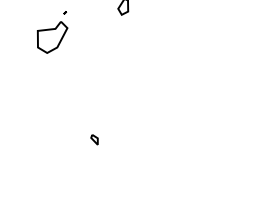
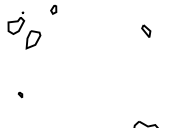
part: (85, 63) -> (33, 39), added
part: (94, 138) -> (20, 94), moved

